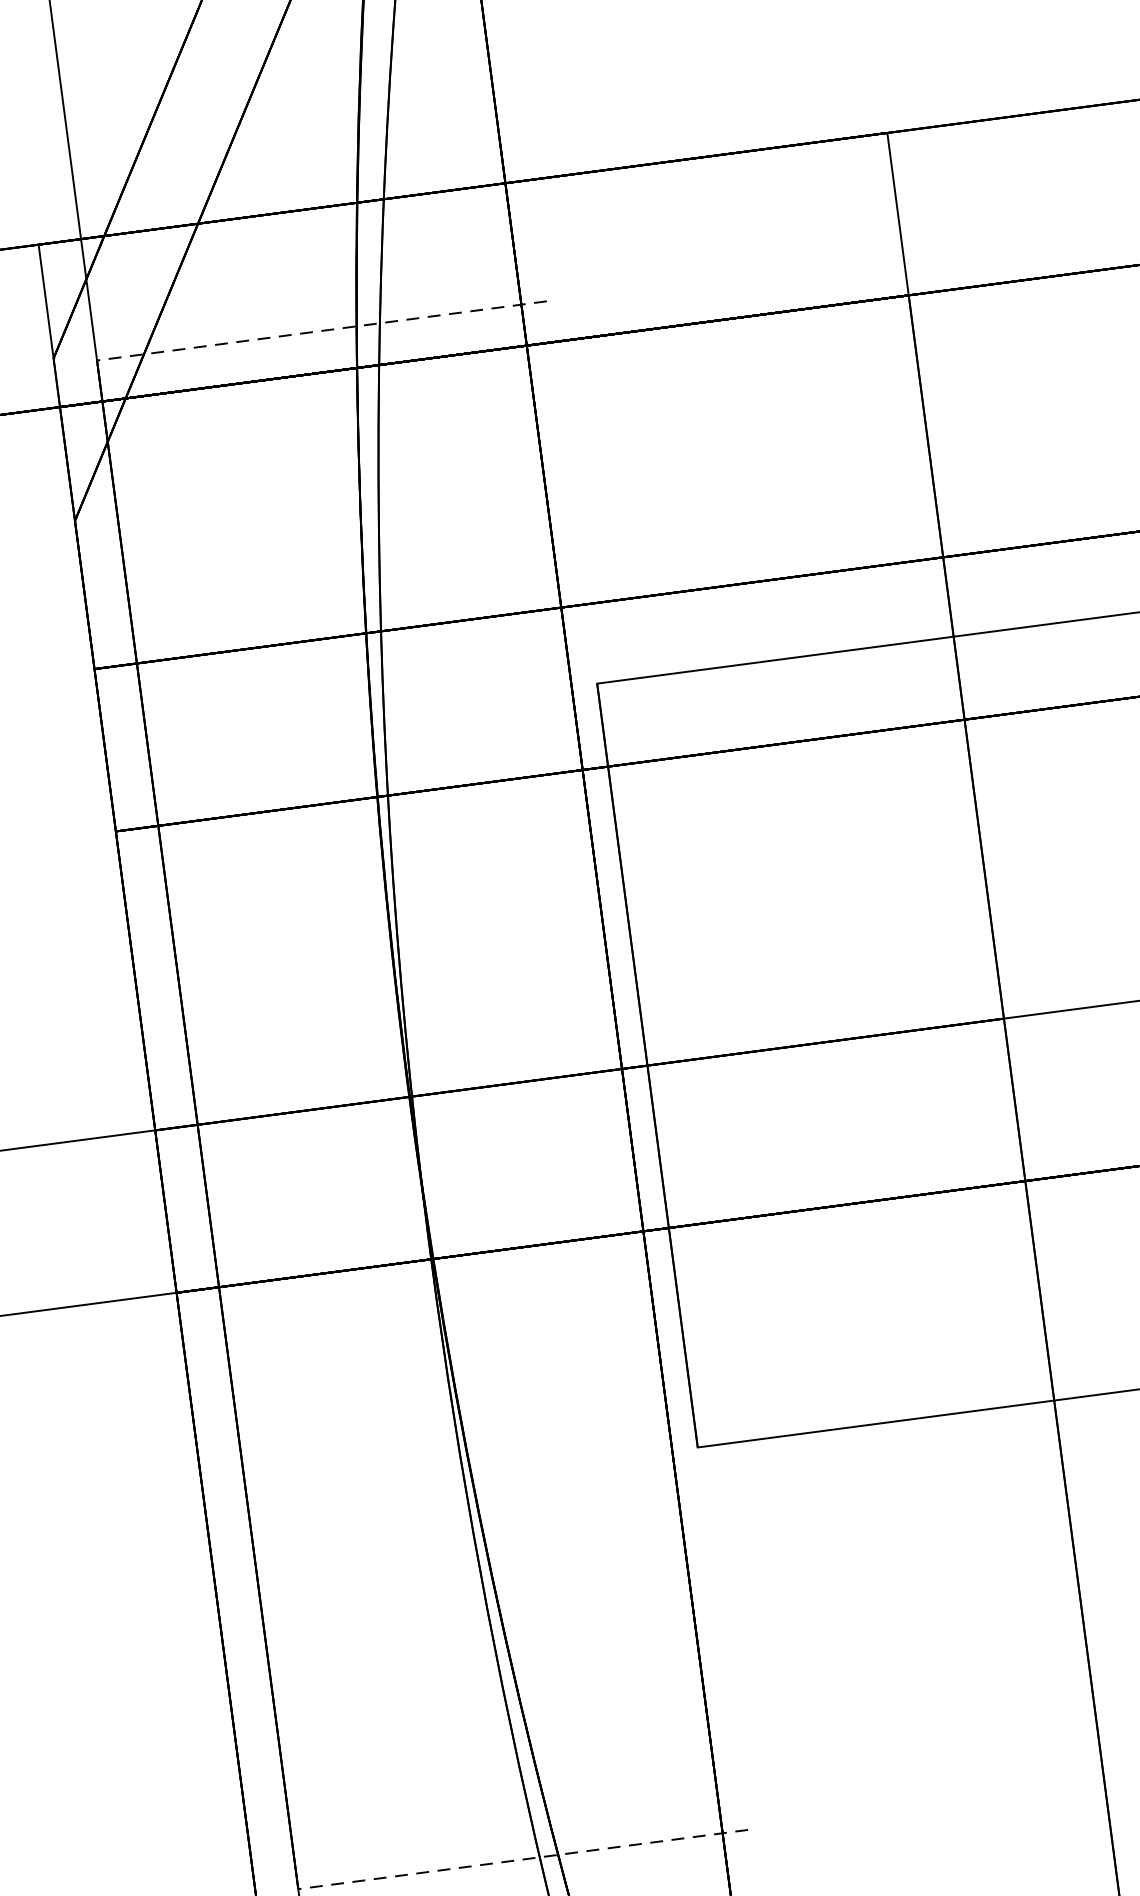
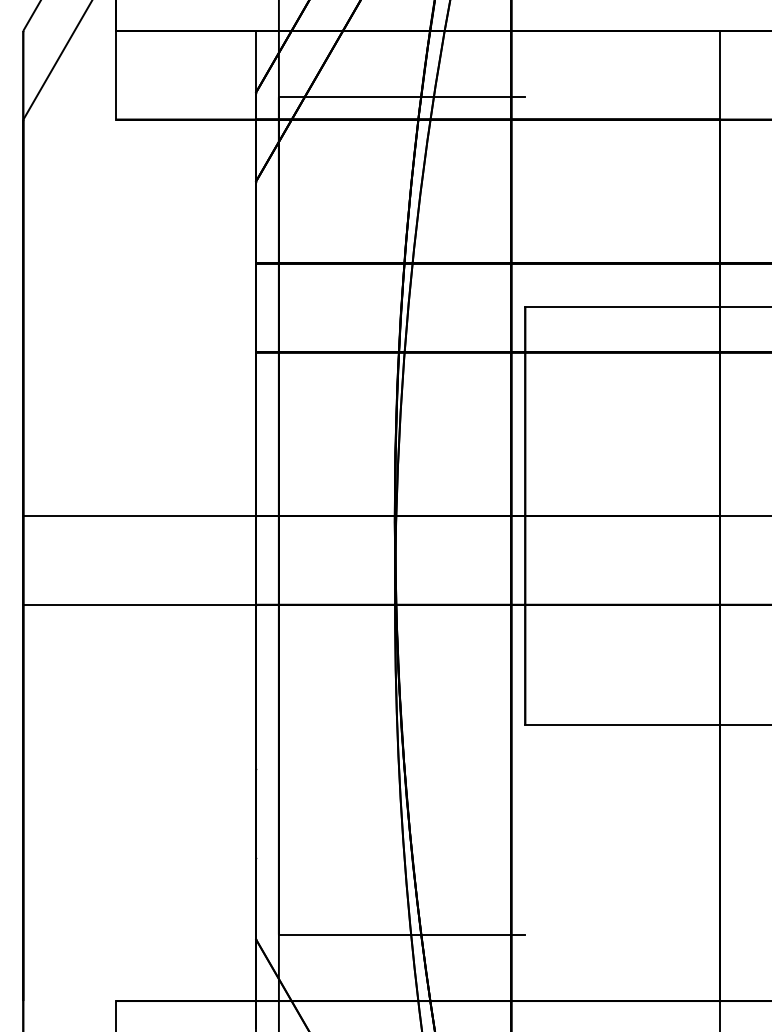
line: (320, 331) -> (401, 97), dashed -> solid
line: (522, 1859) -> (401, 934), dashed -> solid

